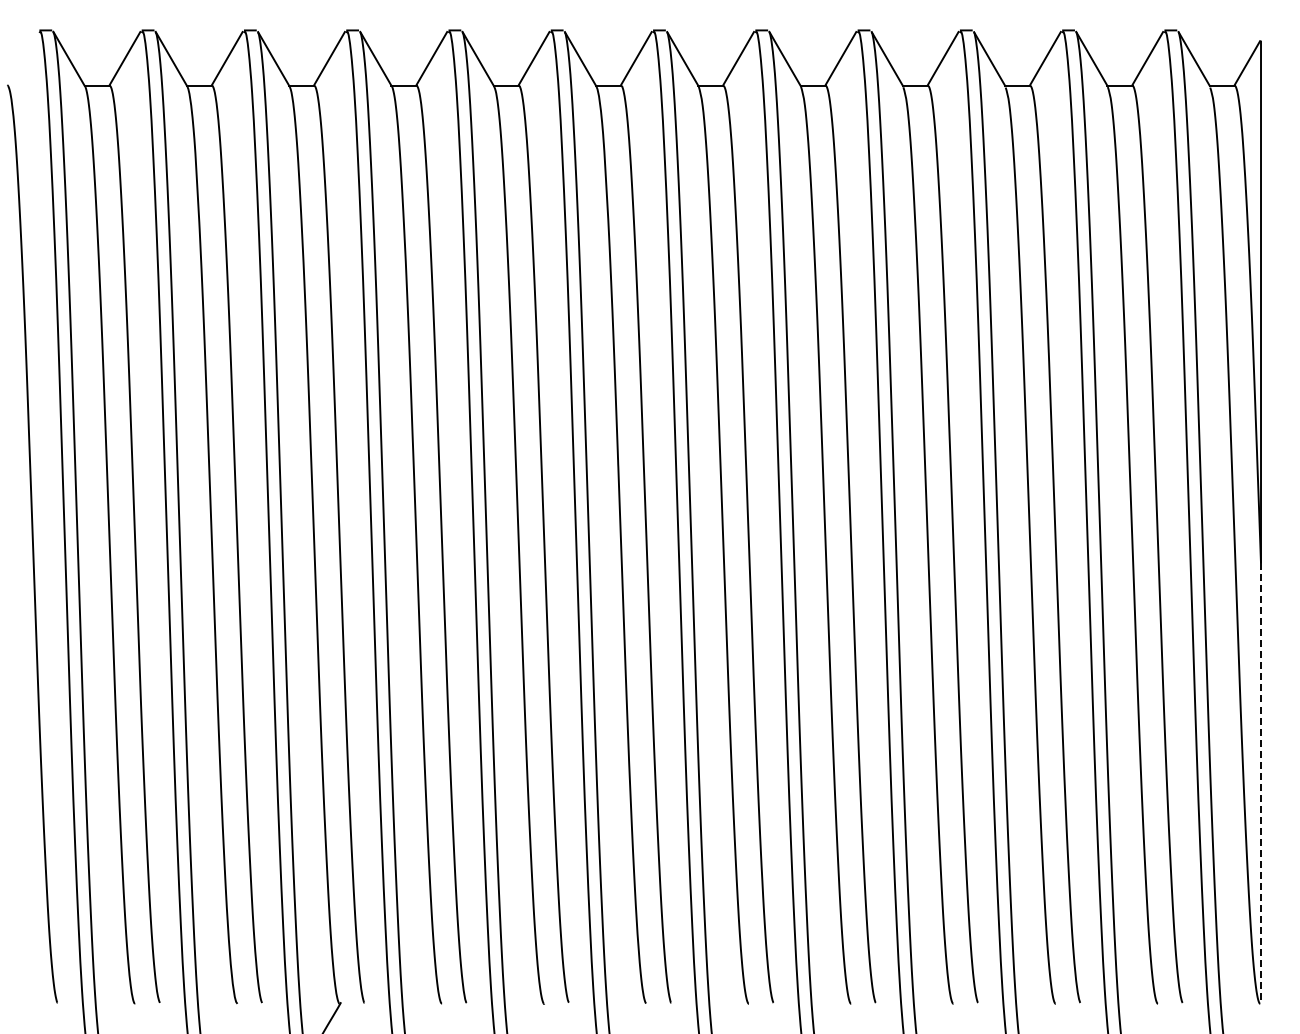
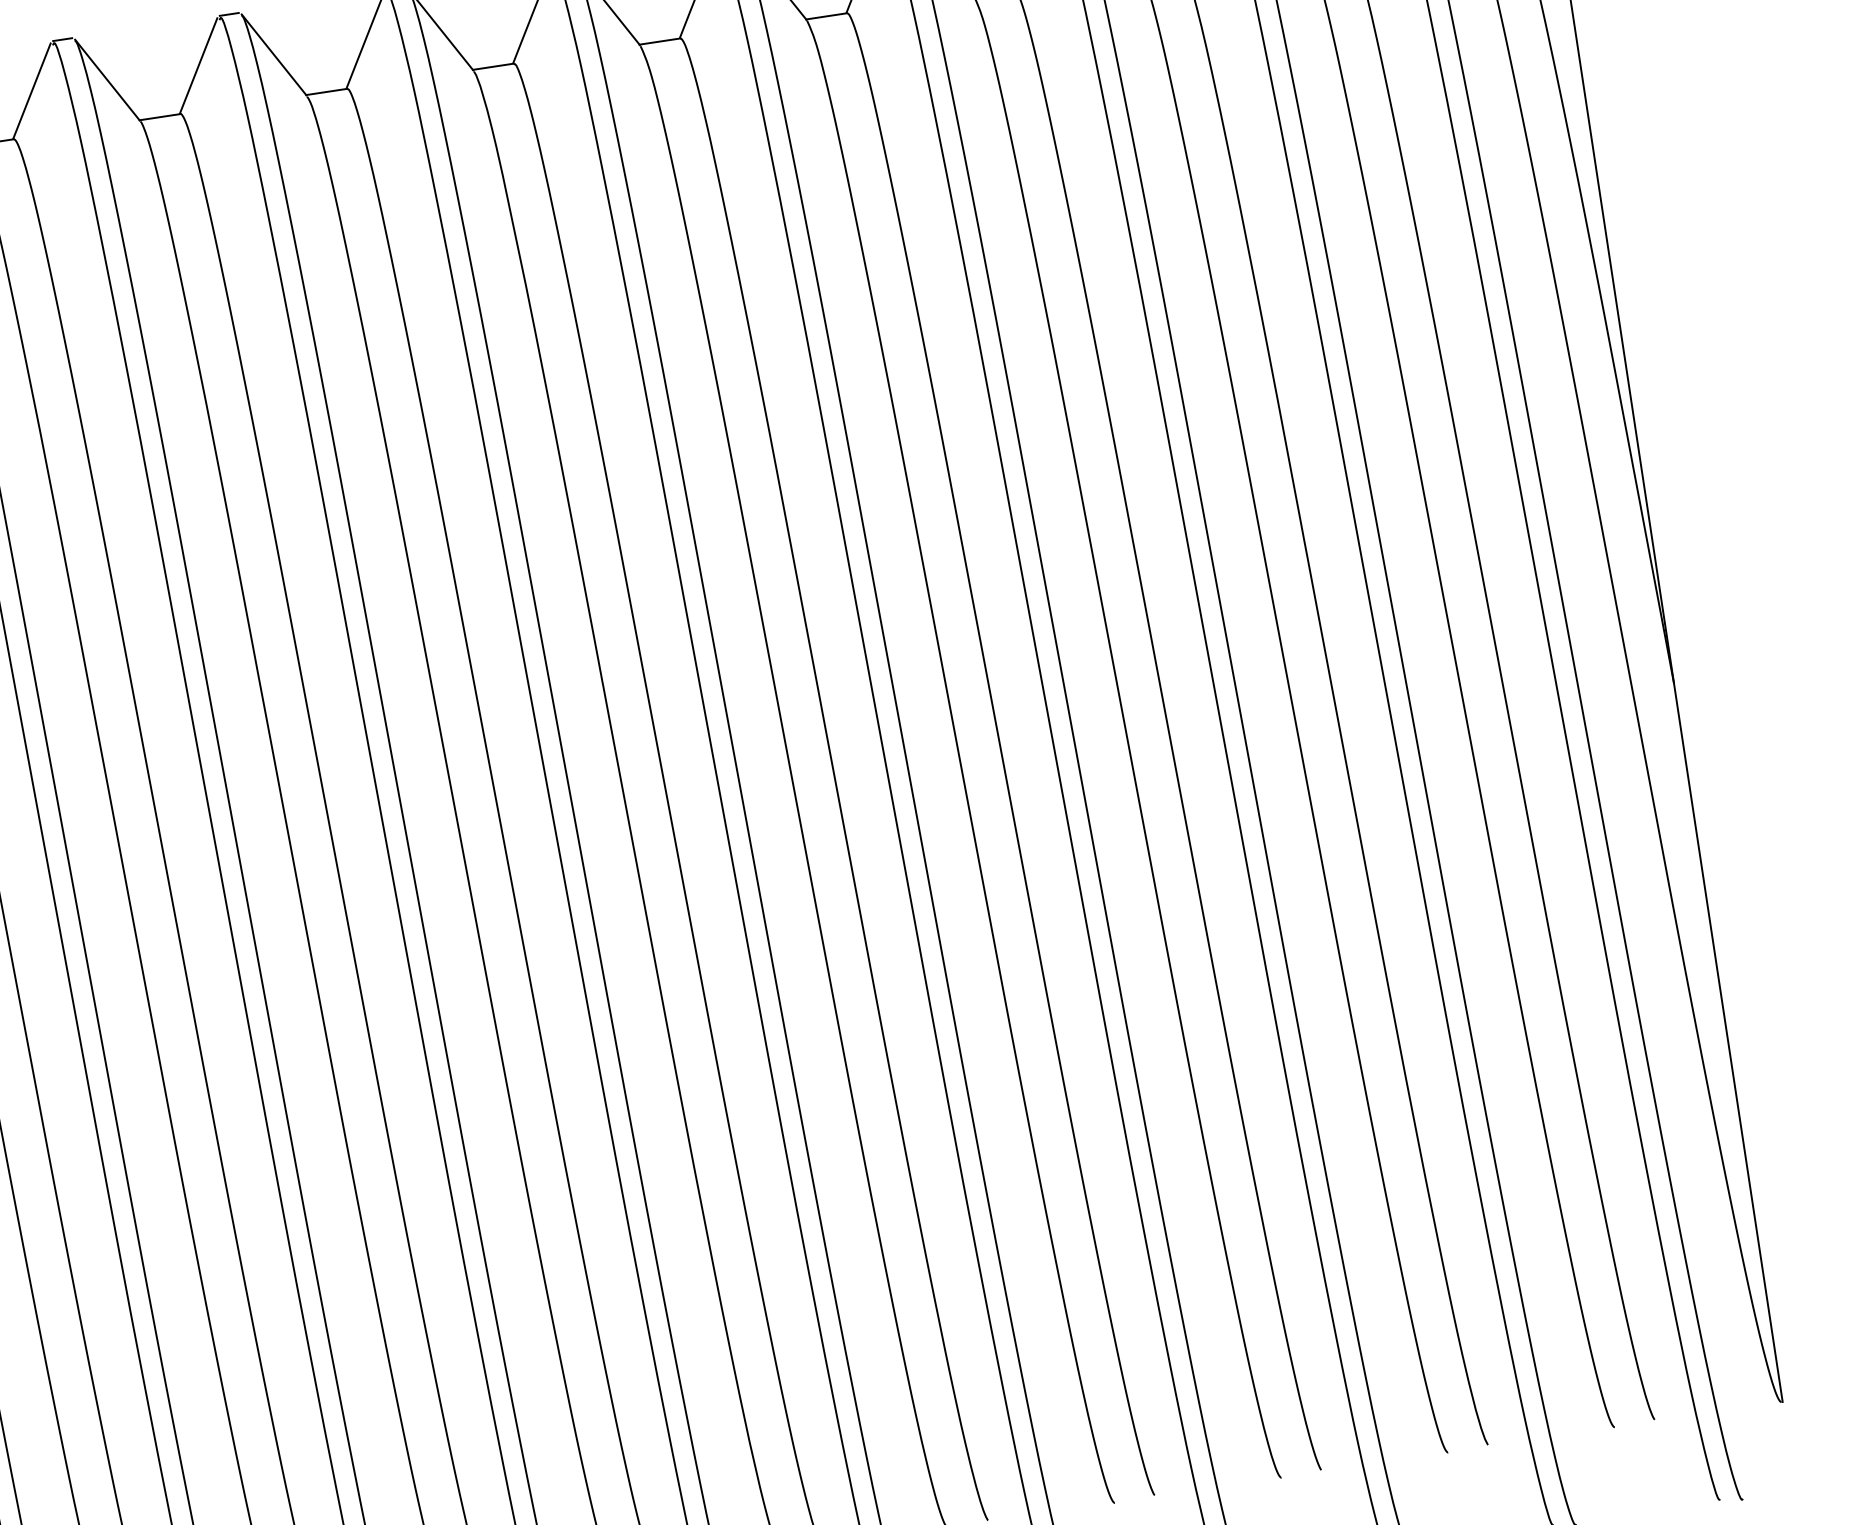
line: (1261, 784) -> (1729, 1044), dashed -> solid

